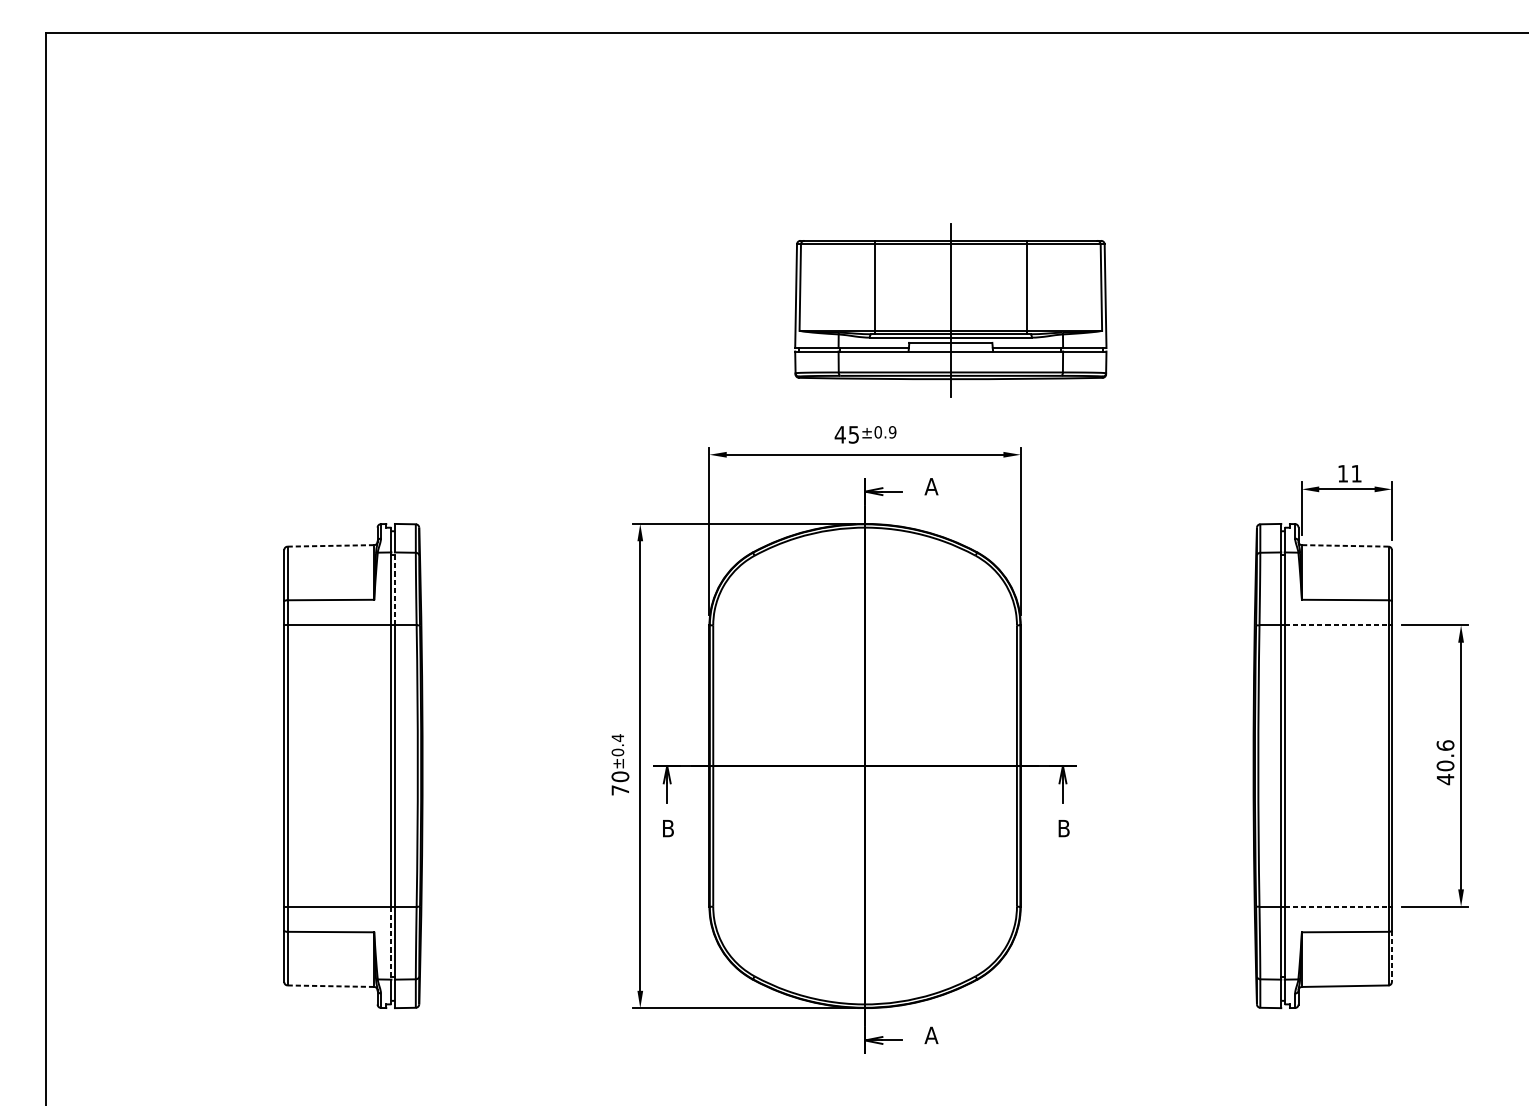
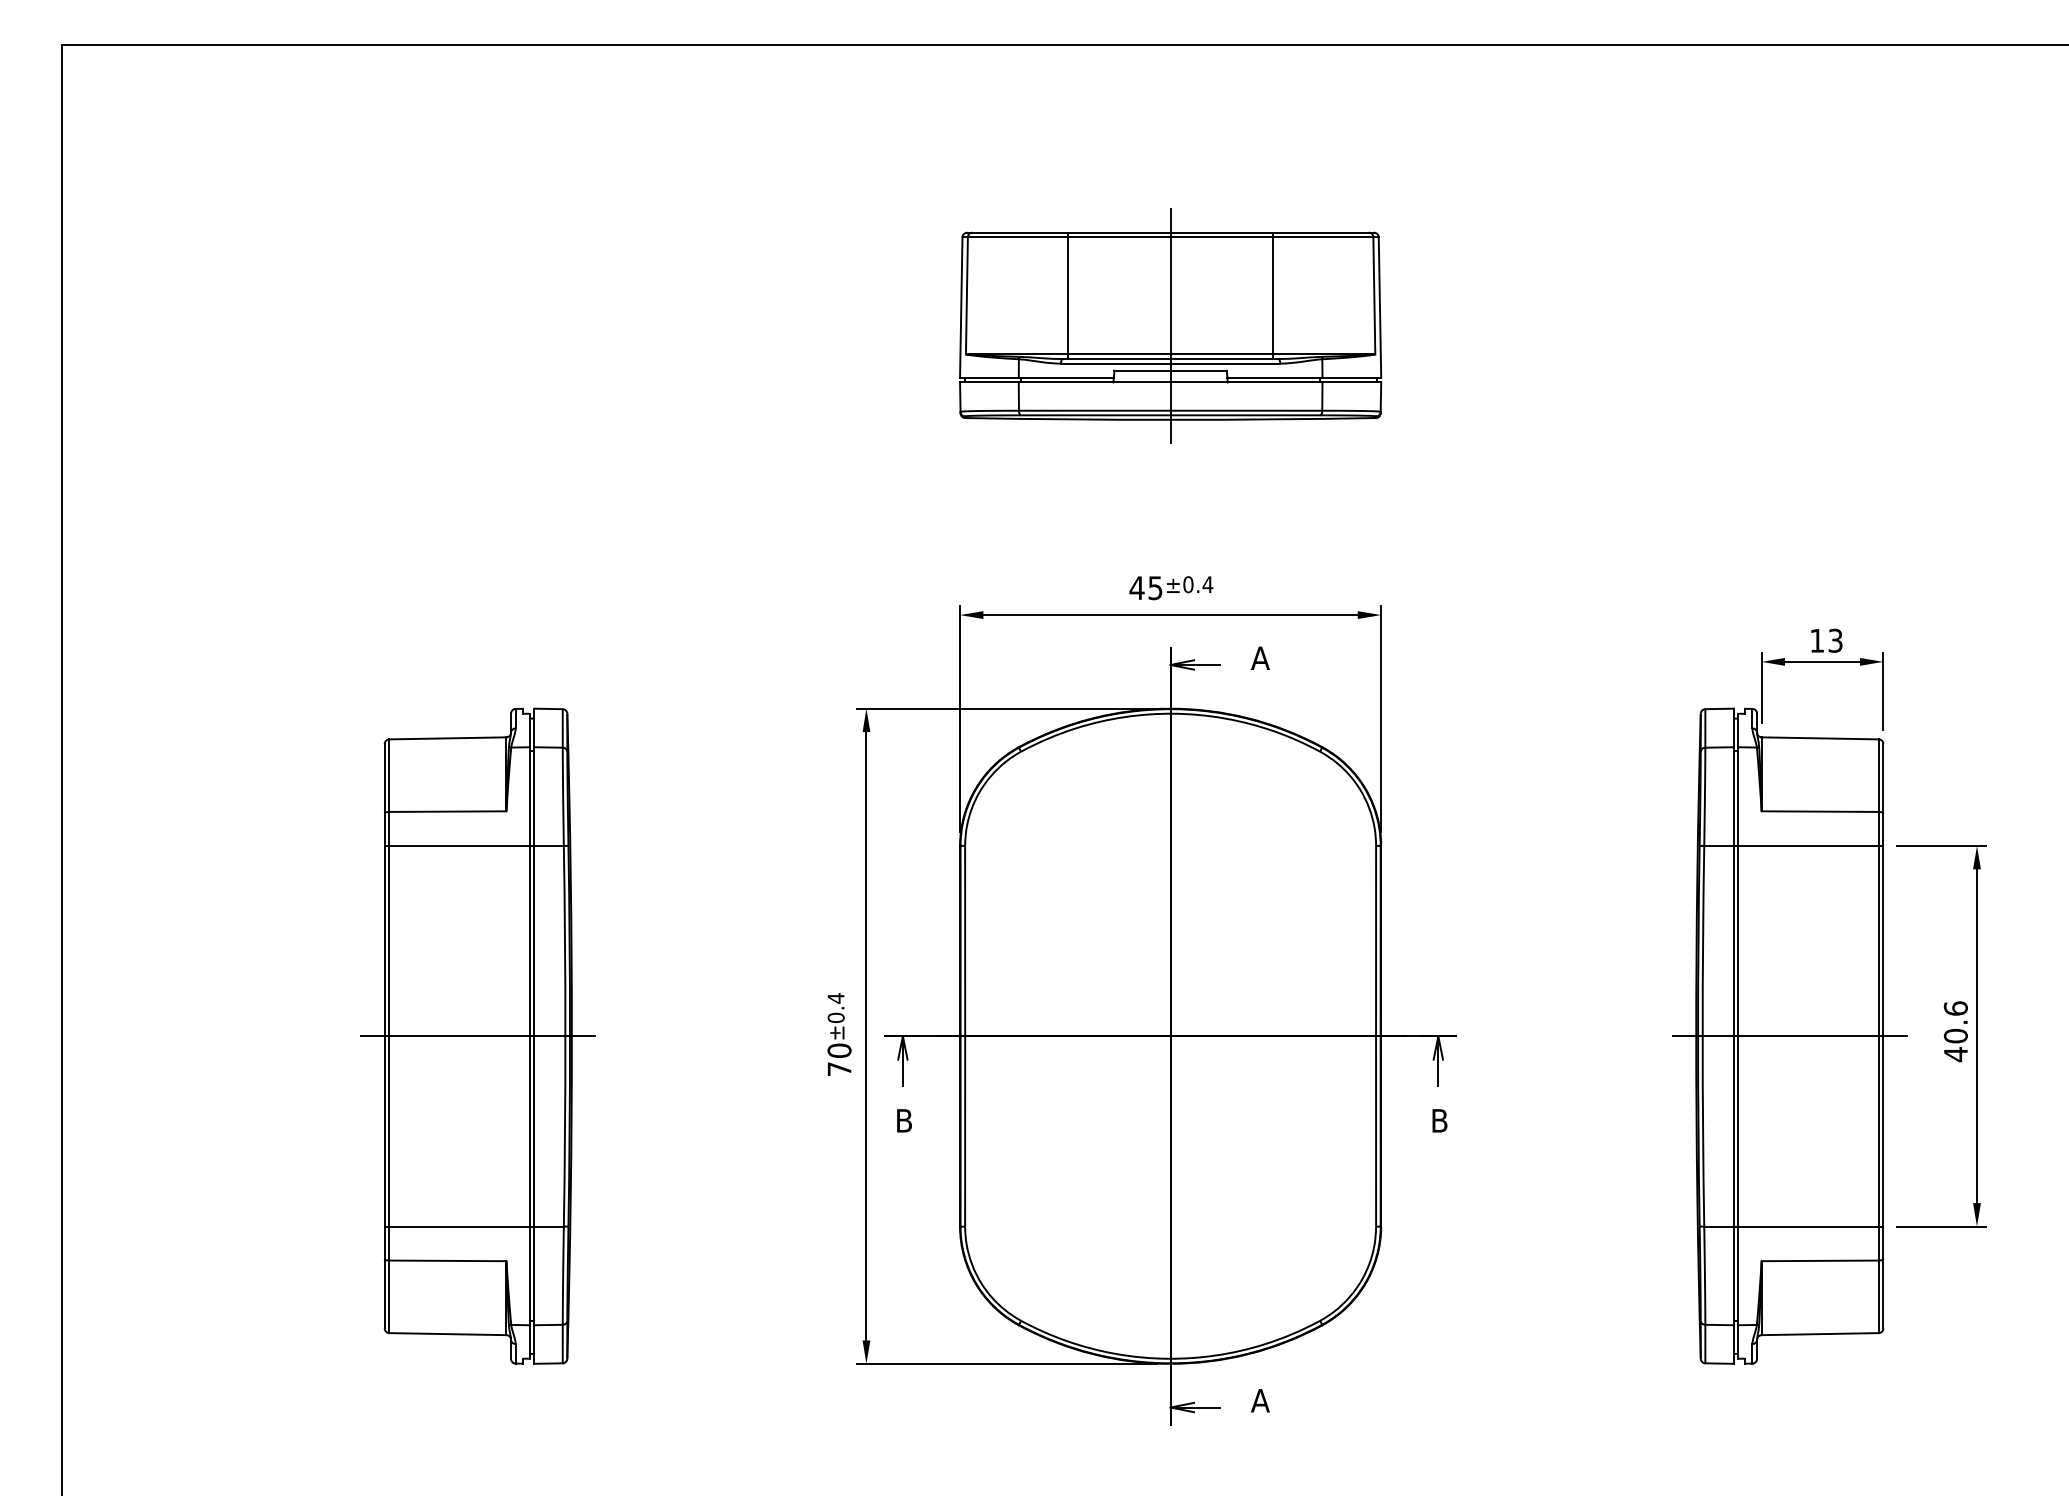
part: (950, 309) -> (1170, 325), moved
text: (892, 432) -> (1207, 584), ±0.9 -> ±0.4
text: (1356, 473) -> (1835, 640), 11 -> 13
line: (330, 545) -> (447, 738), dashed -> solid
line: (1345, 545) -> (1820, 738), dashed -> solid
line: (394, 588) -> (534, 796), dashed -> solid
line: (1337, 625) -> (1809, 845), dashed -> solid
line: (353, 766) -> (478, 1036), added
line: (1322, 766) -> (1789, 1036), added
line: (1337, 906) -> (1809, 1226), dashed -> solid
line: (391, 943) -> (529, 1276), dashed -> solid
line: (1391, 956) -> (1883, 1293), dashed -> solid
line: (330, 986) -> (447, 1334), dashed -> solid

